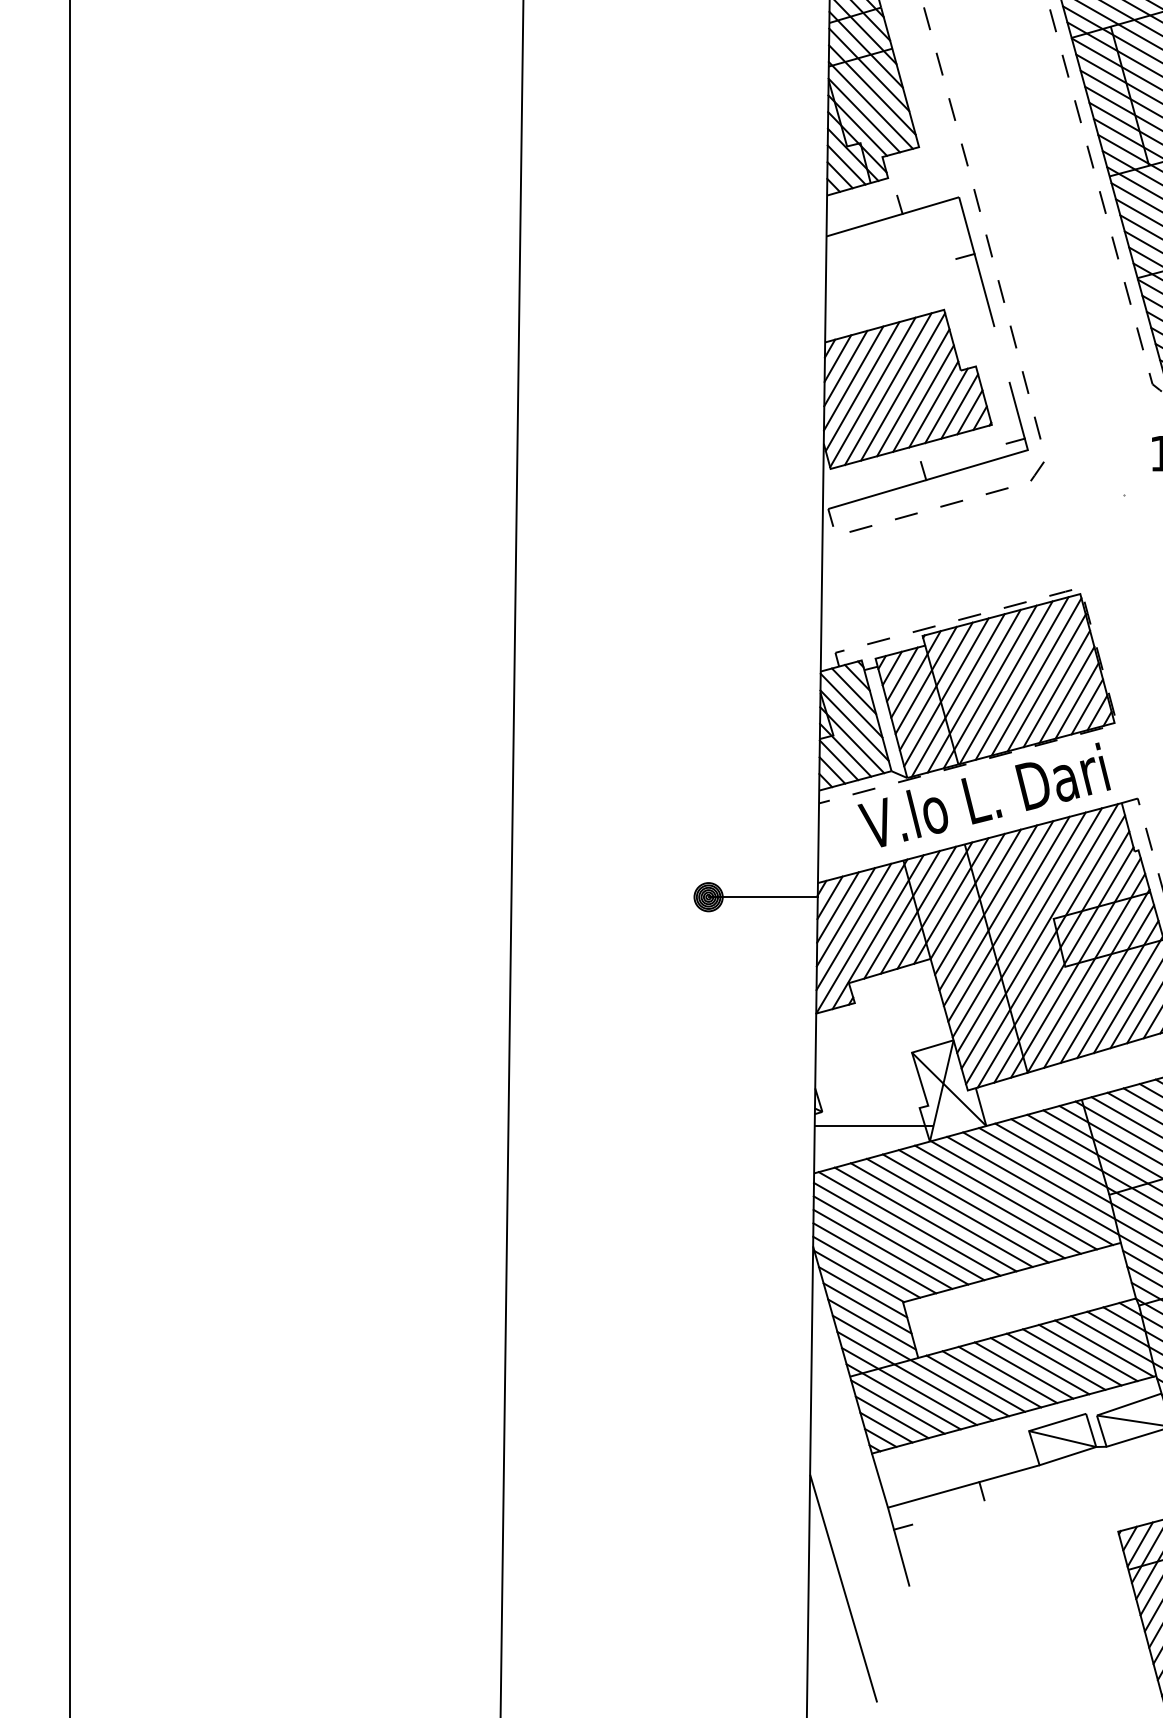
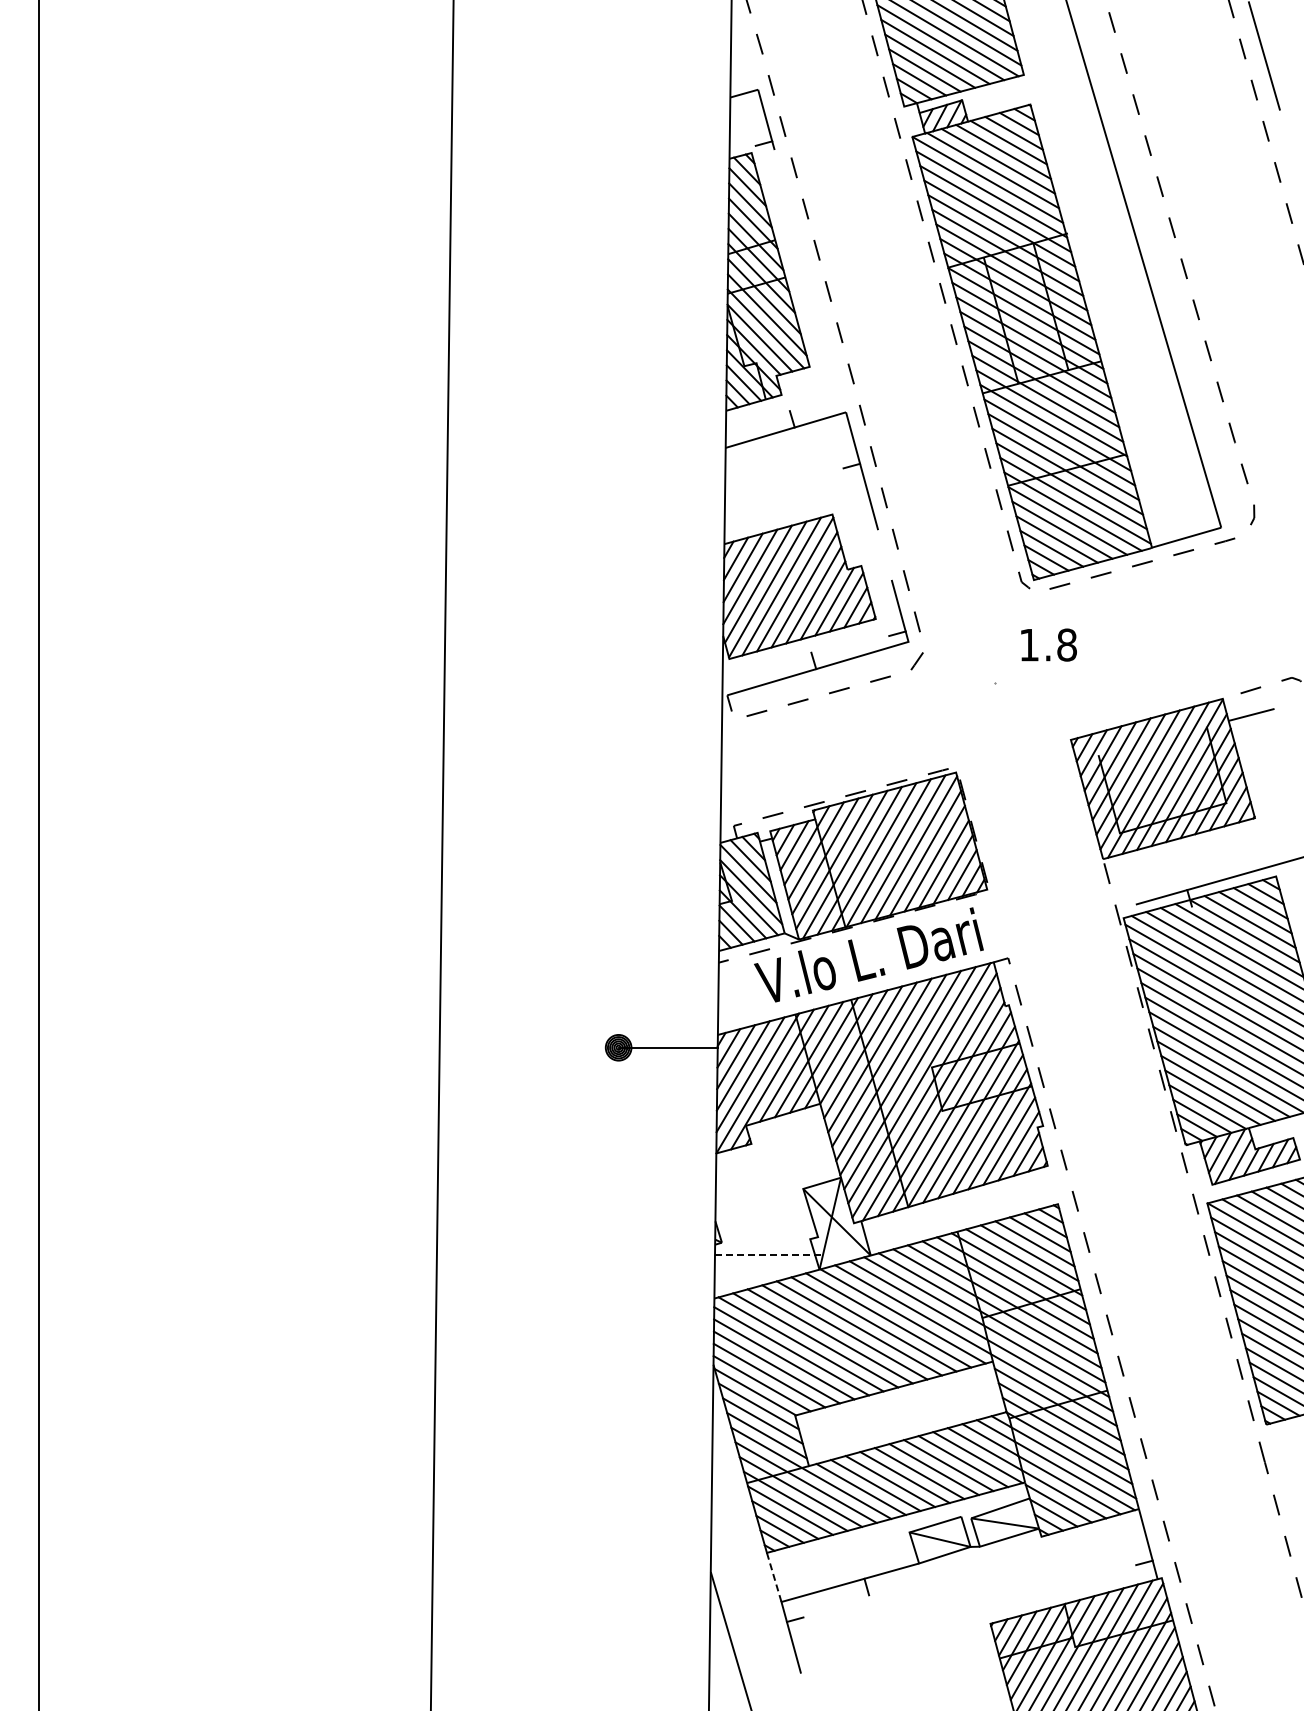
line: (873, 1126) -> (768, 1255), solid -> dashed
line: (880, 1480) -> (774, 1577), solid -> dashed

